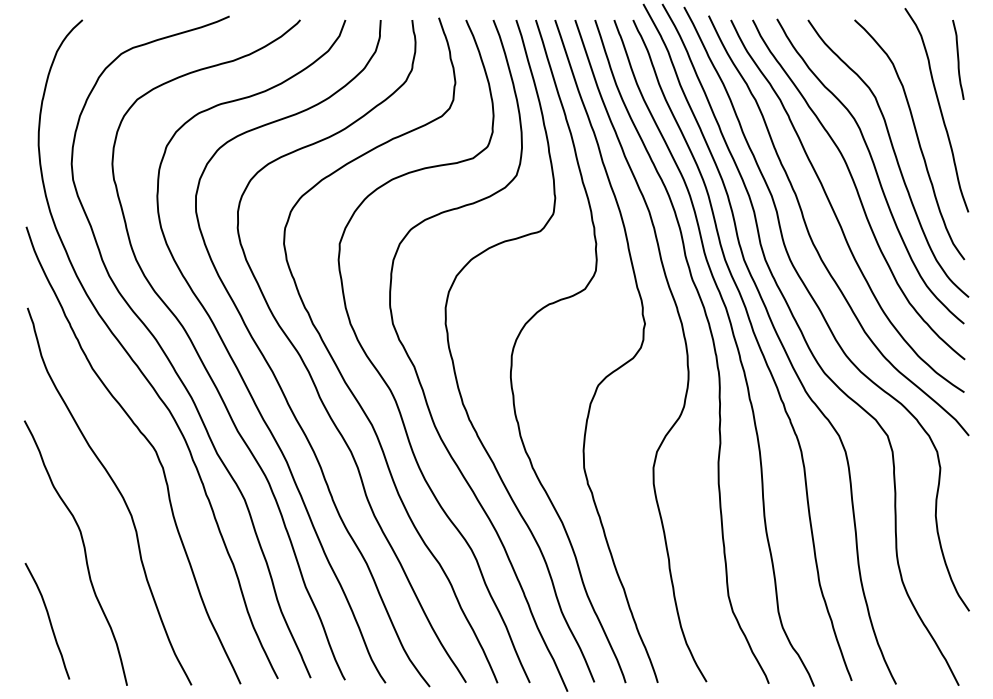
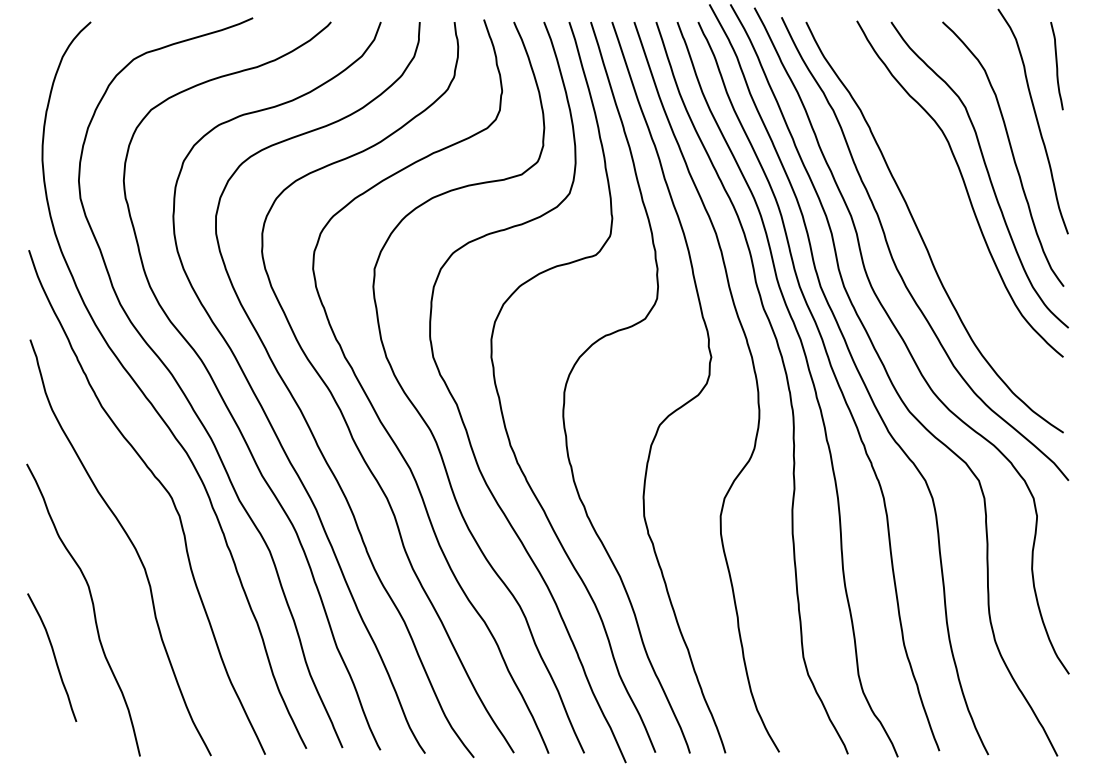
curve: (857, 189) -> (945, 209), removed
curve: (49, 621) -> (54, 657), moved

